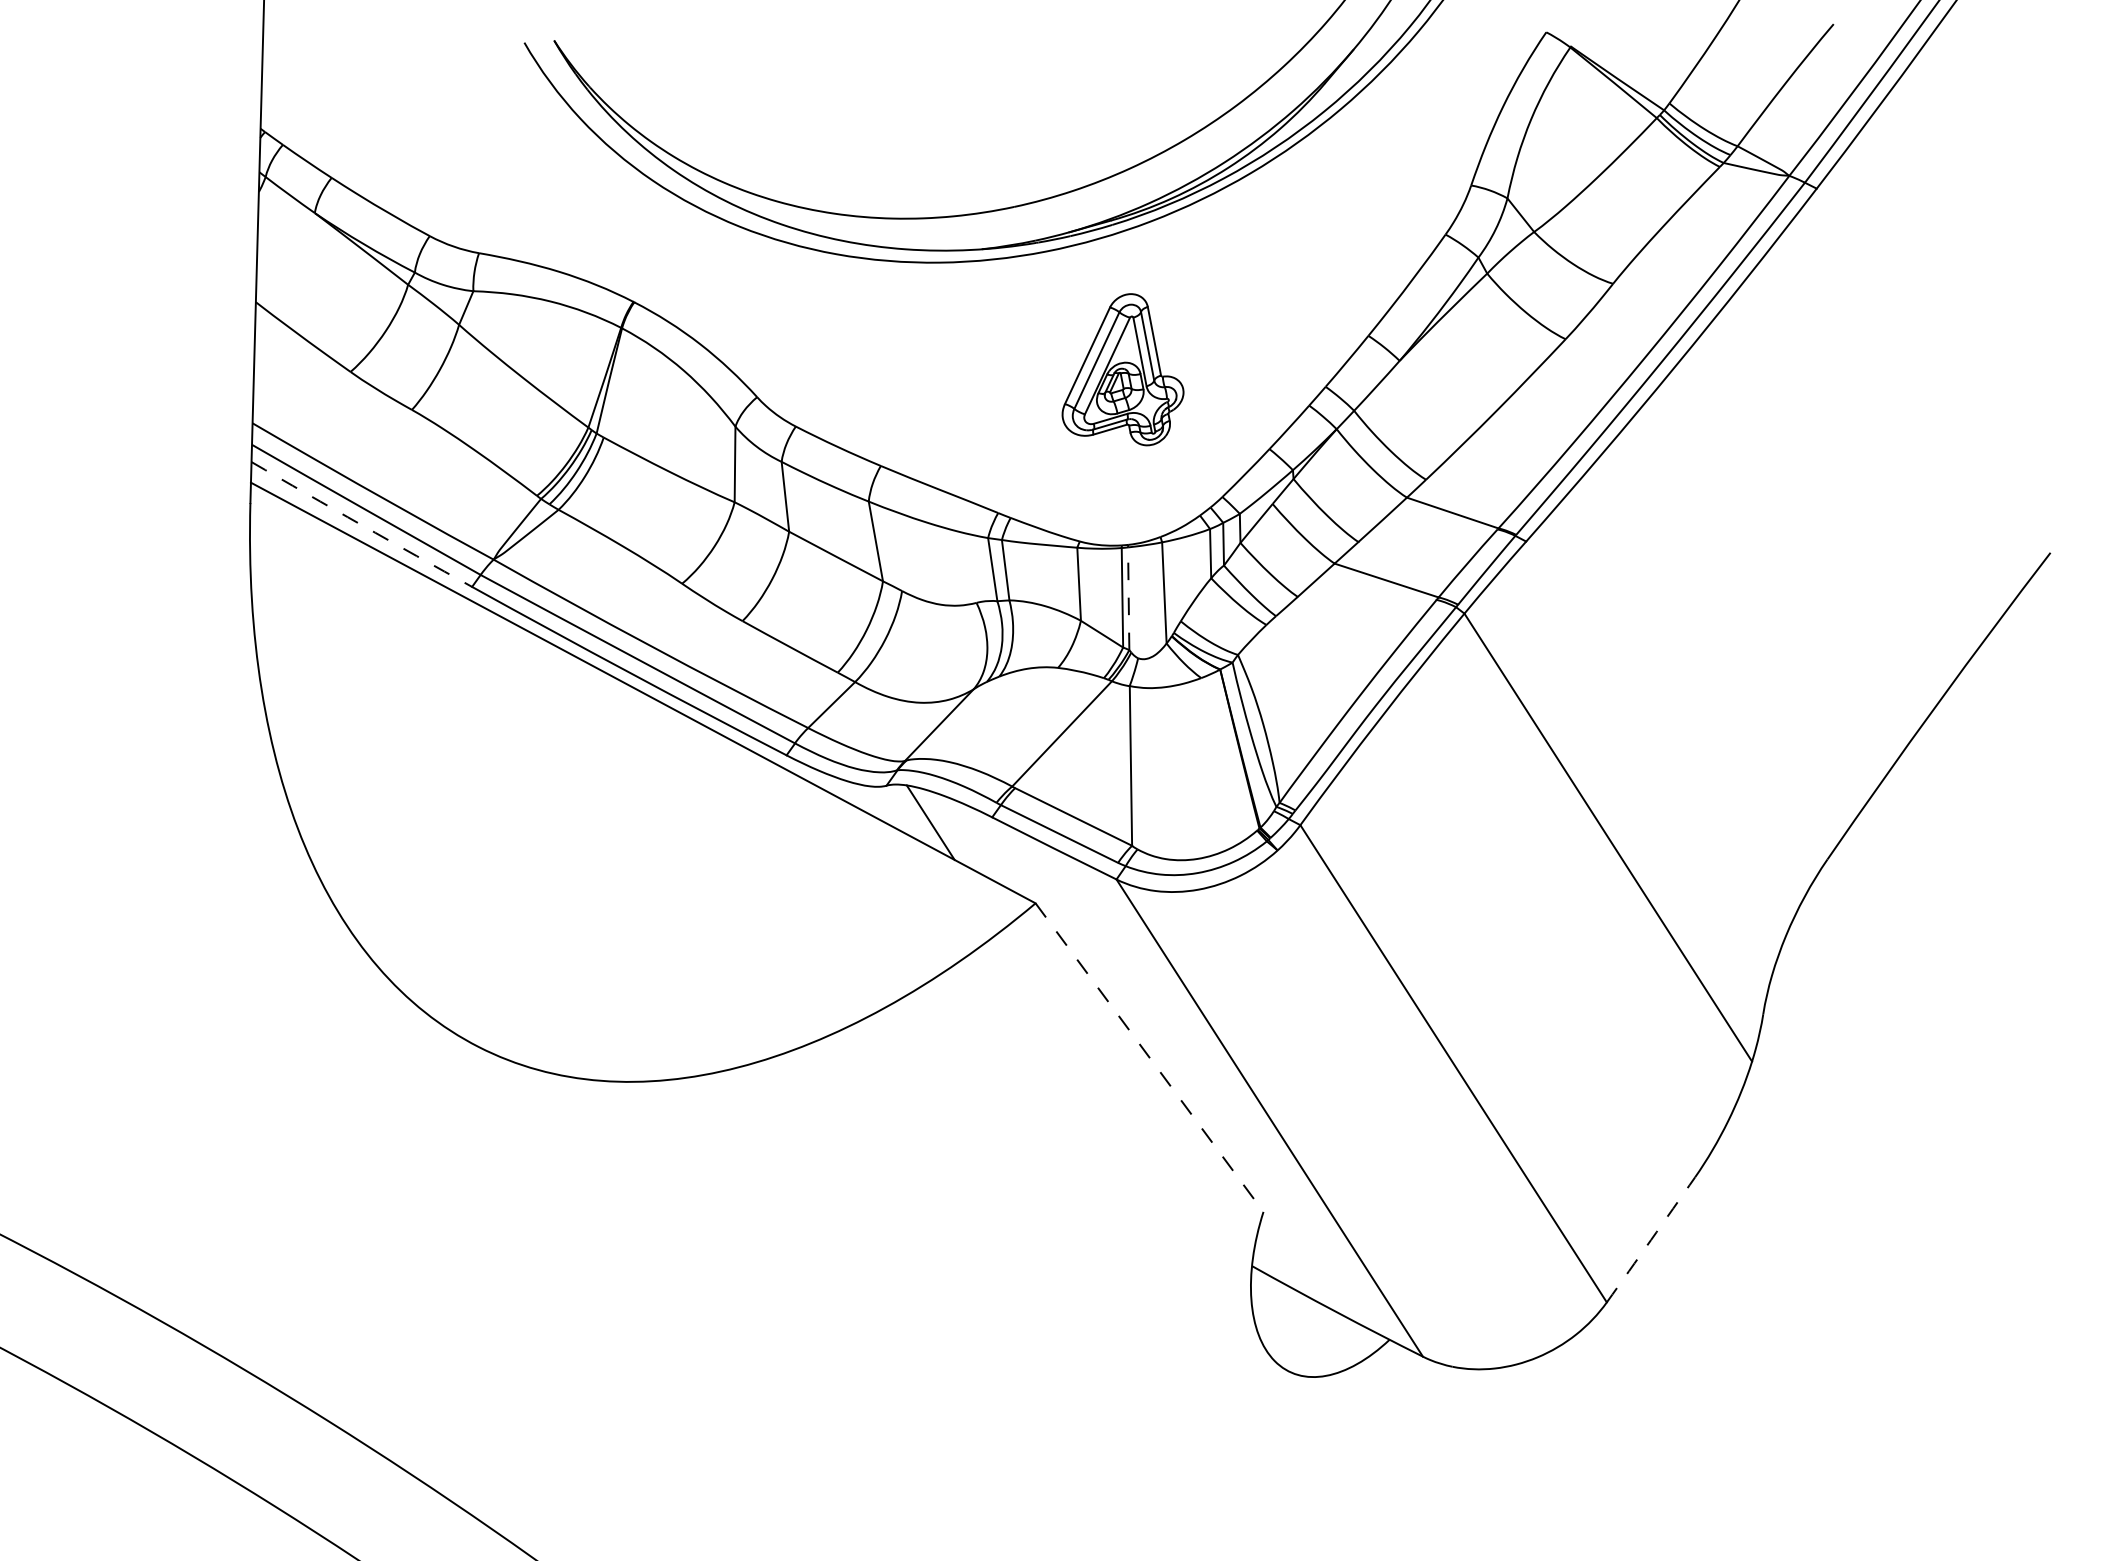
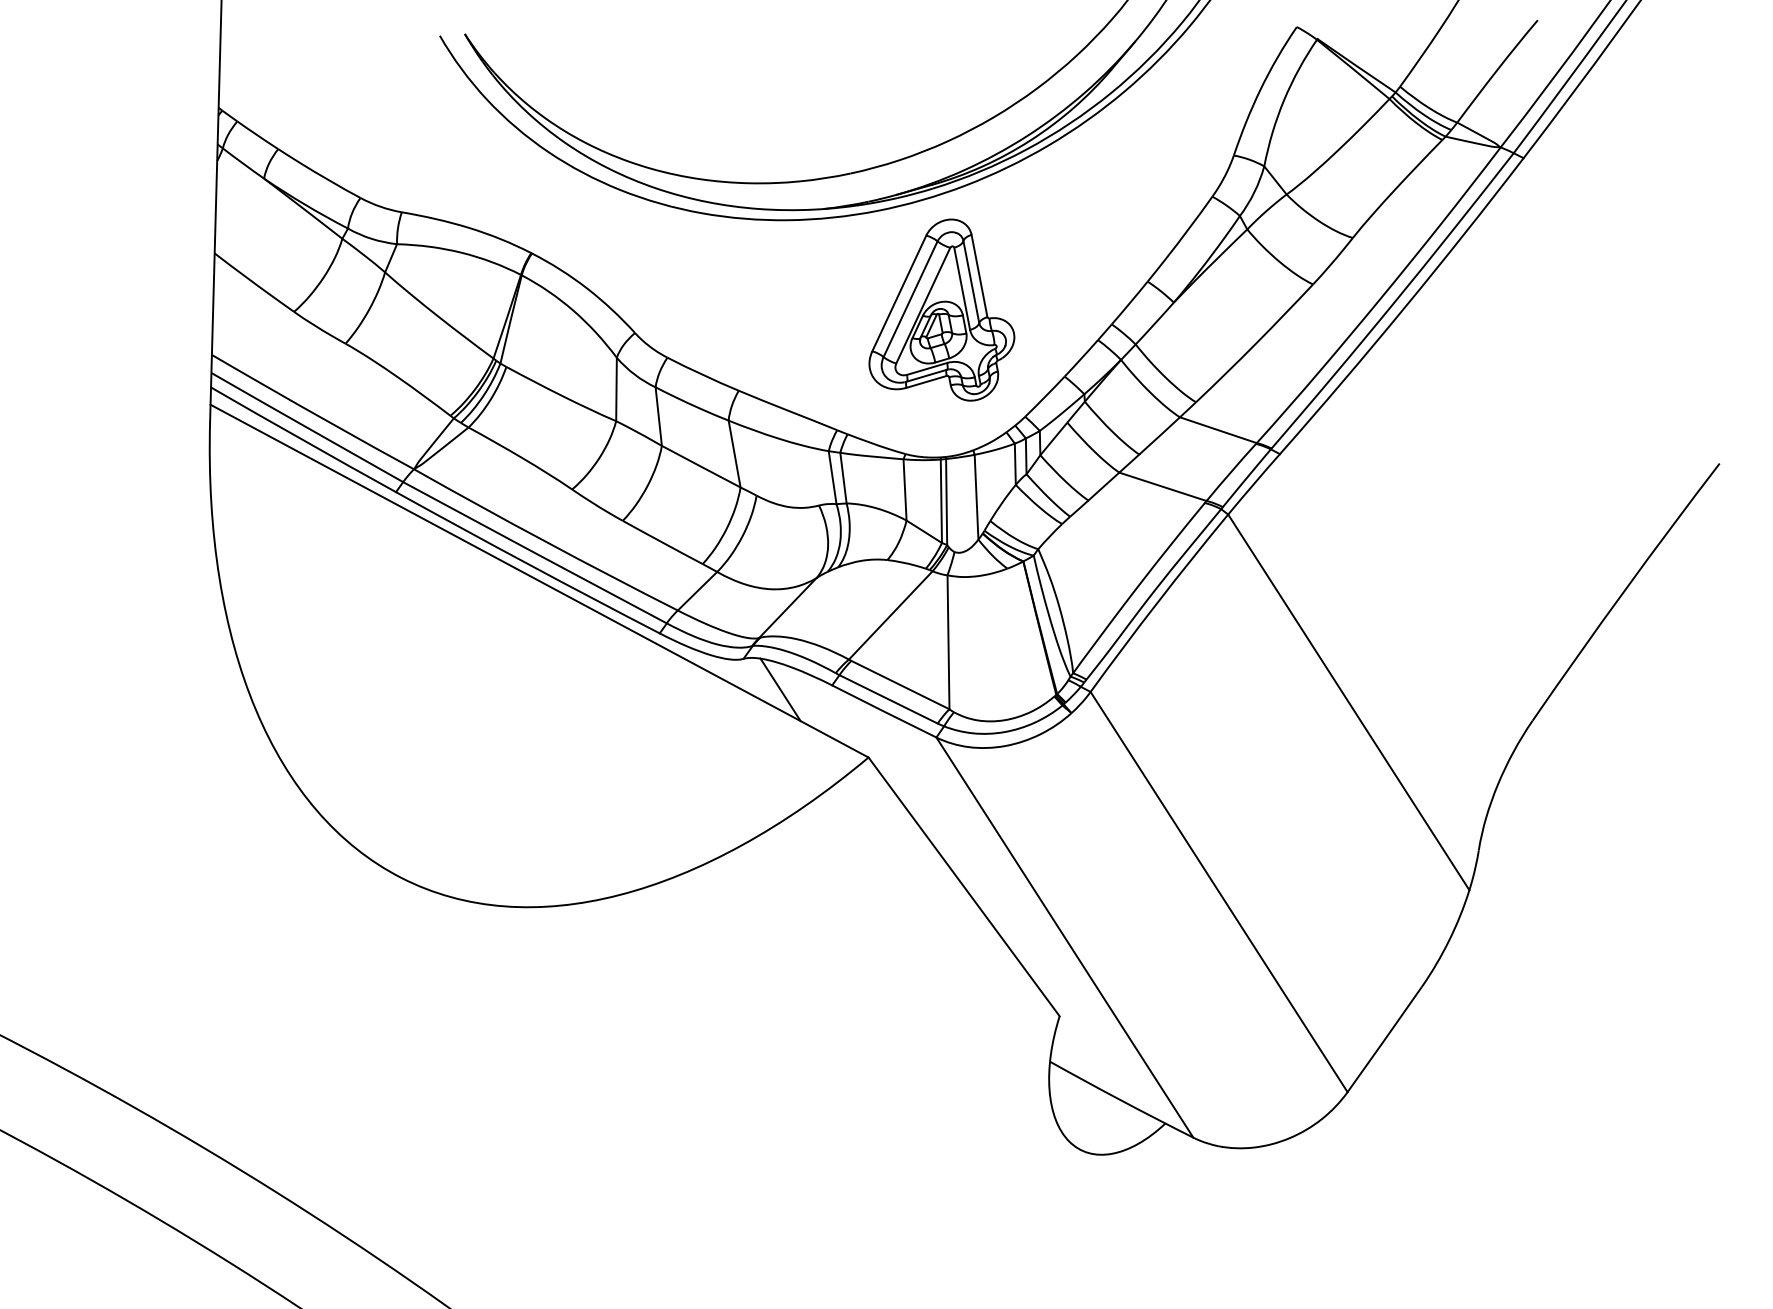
part: (1122, 369) -> (941, 309), size x1.43
arc: (361, 524) -> (303, 439), dashed -> solid
line: (1128, 598) -> (946, 501), dashed -> solid
line: (1149, 1057) -> (964, 886), dashed -> solid
arc: (1651, 1239) -> (1385, 1039), dashed -> solid

